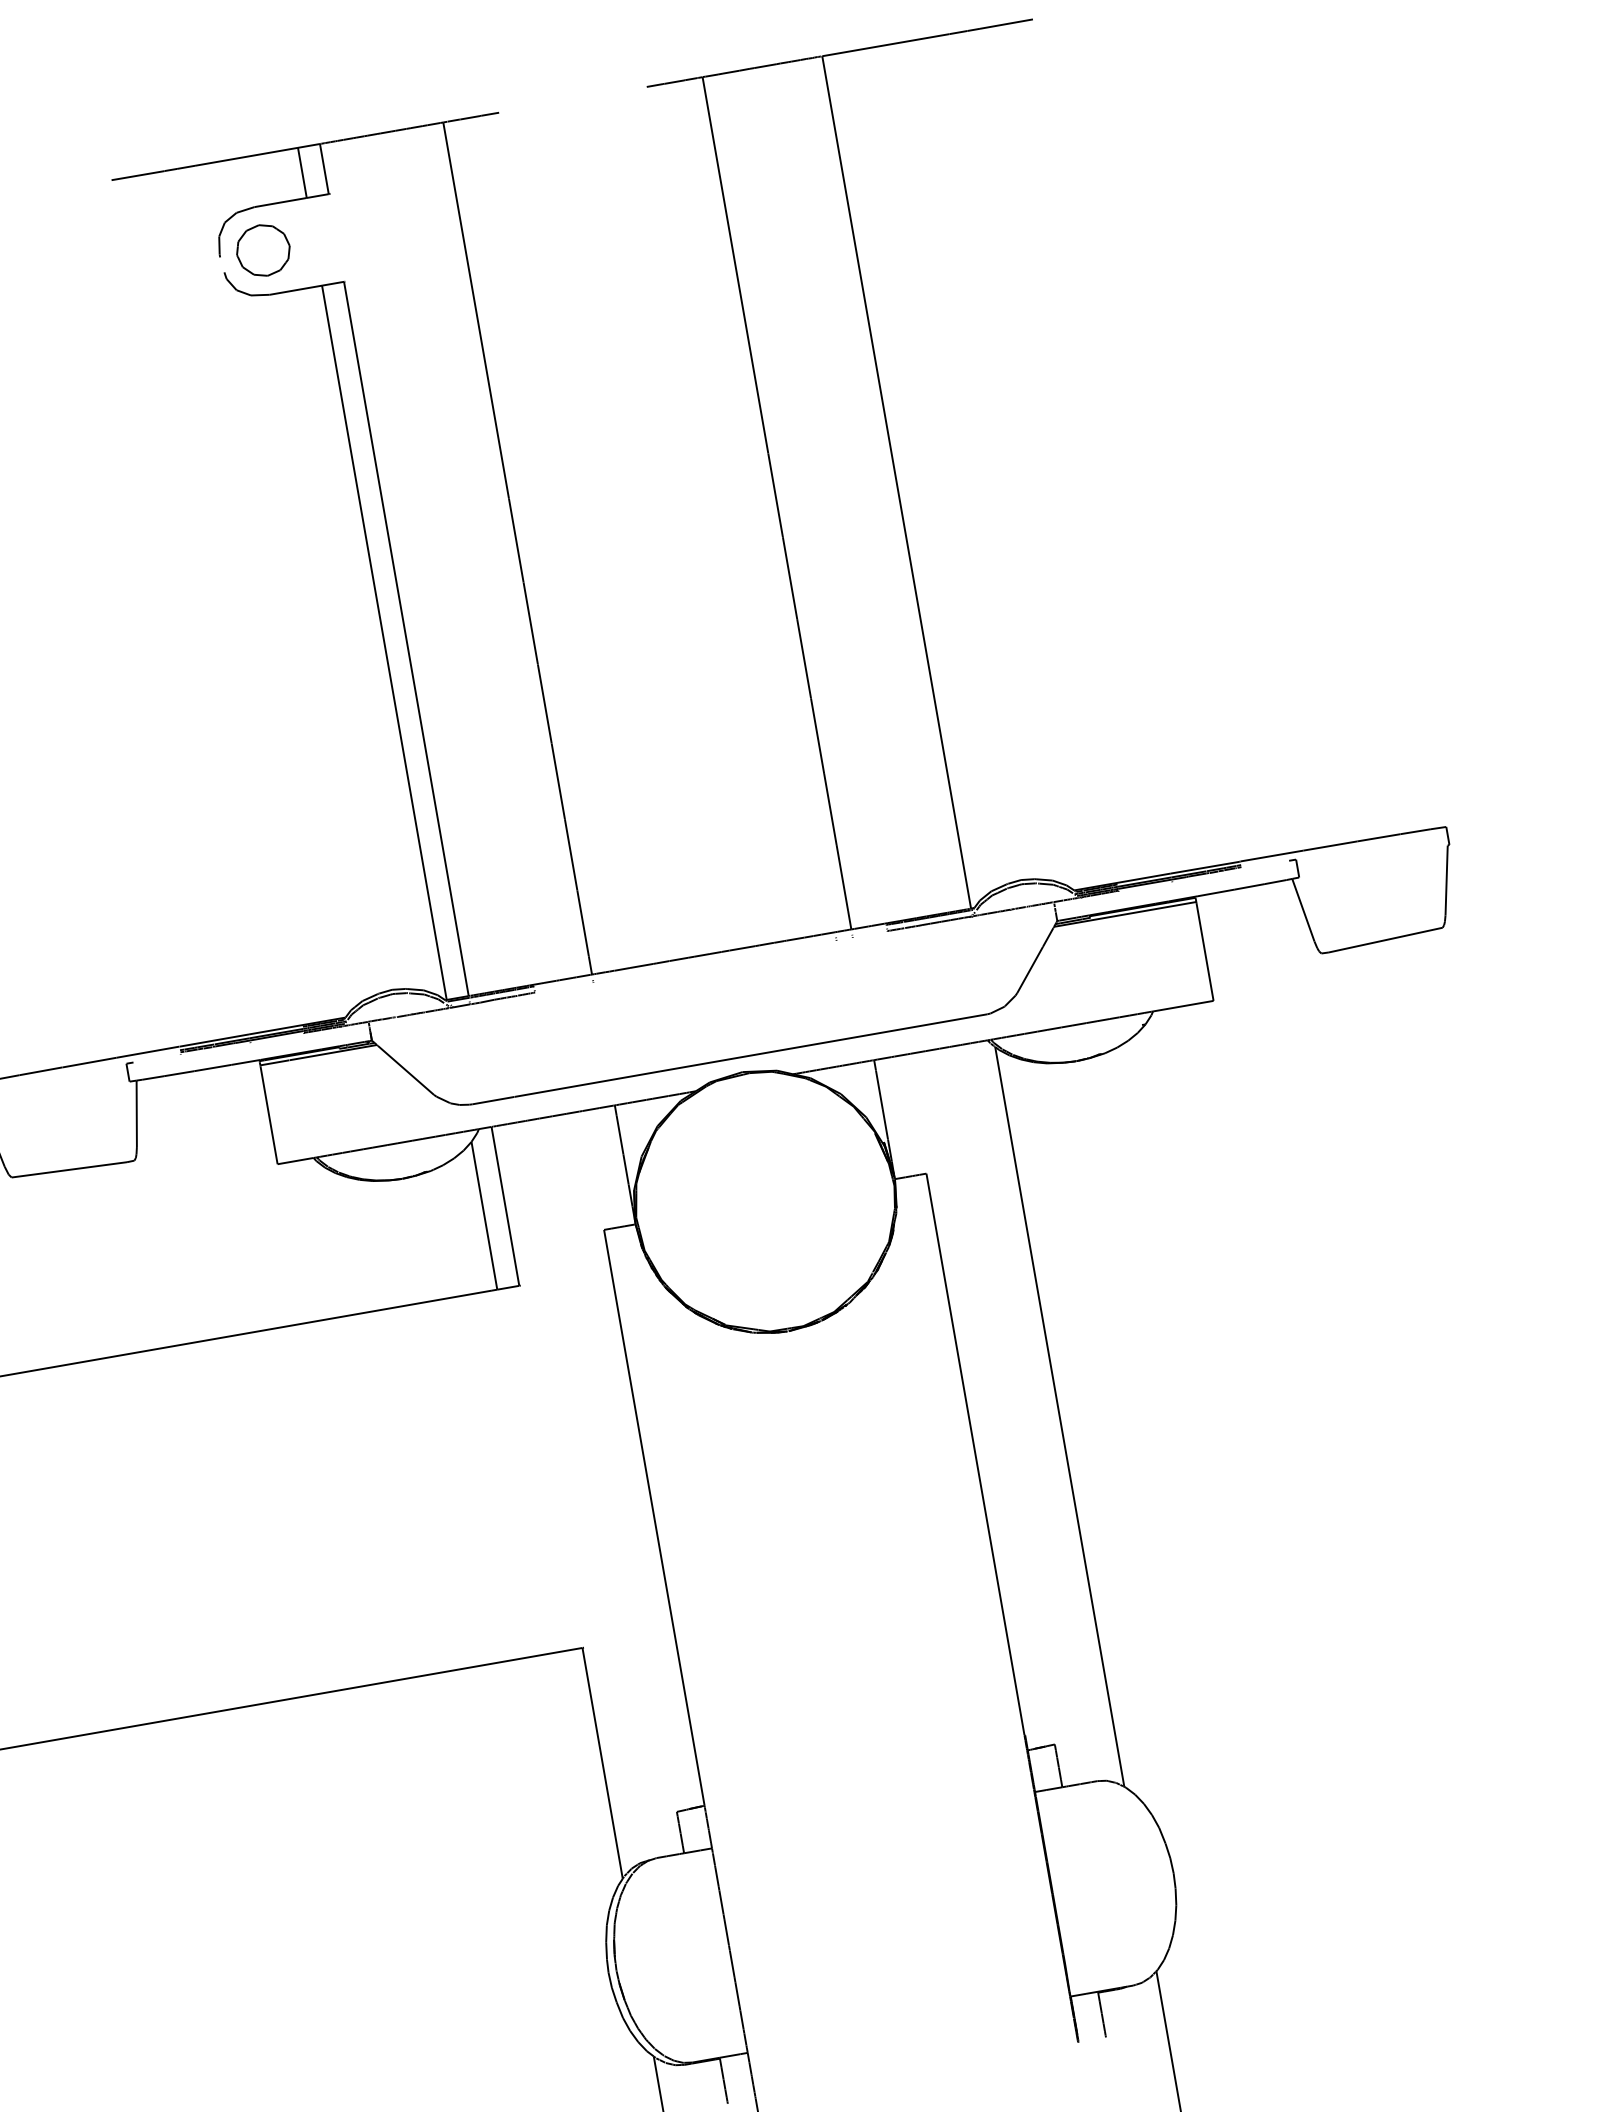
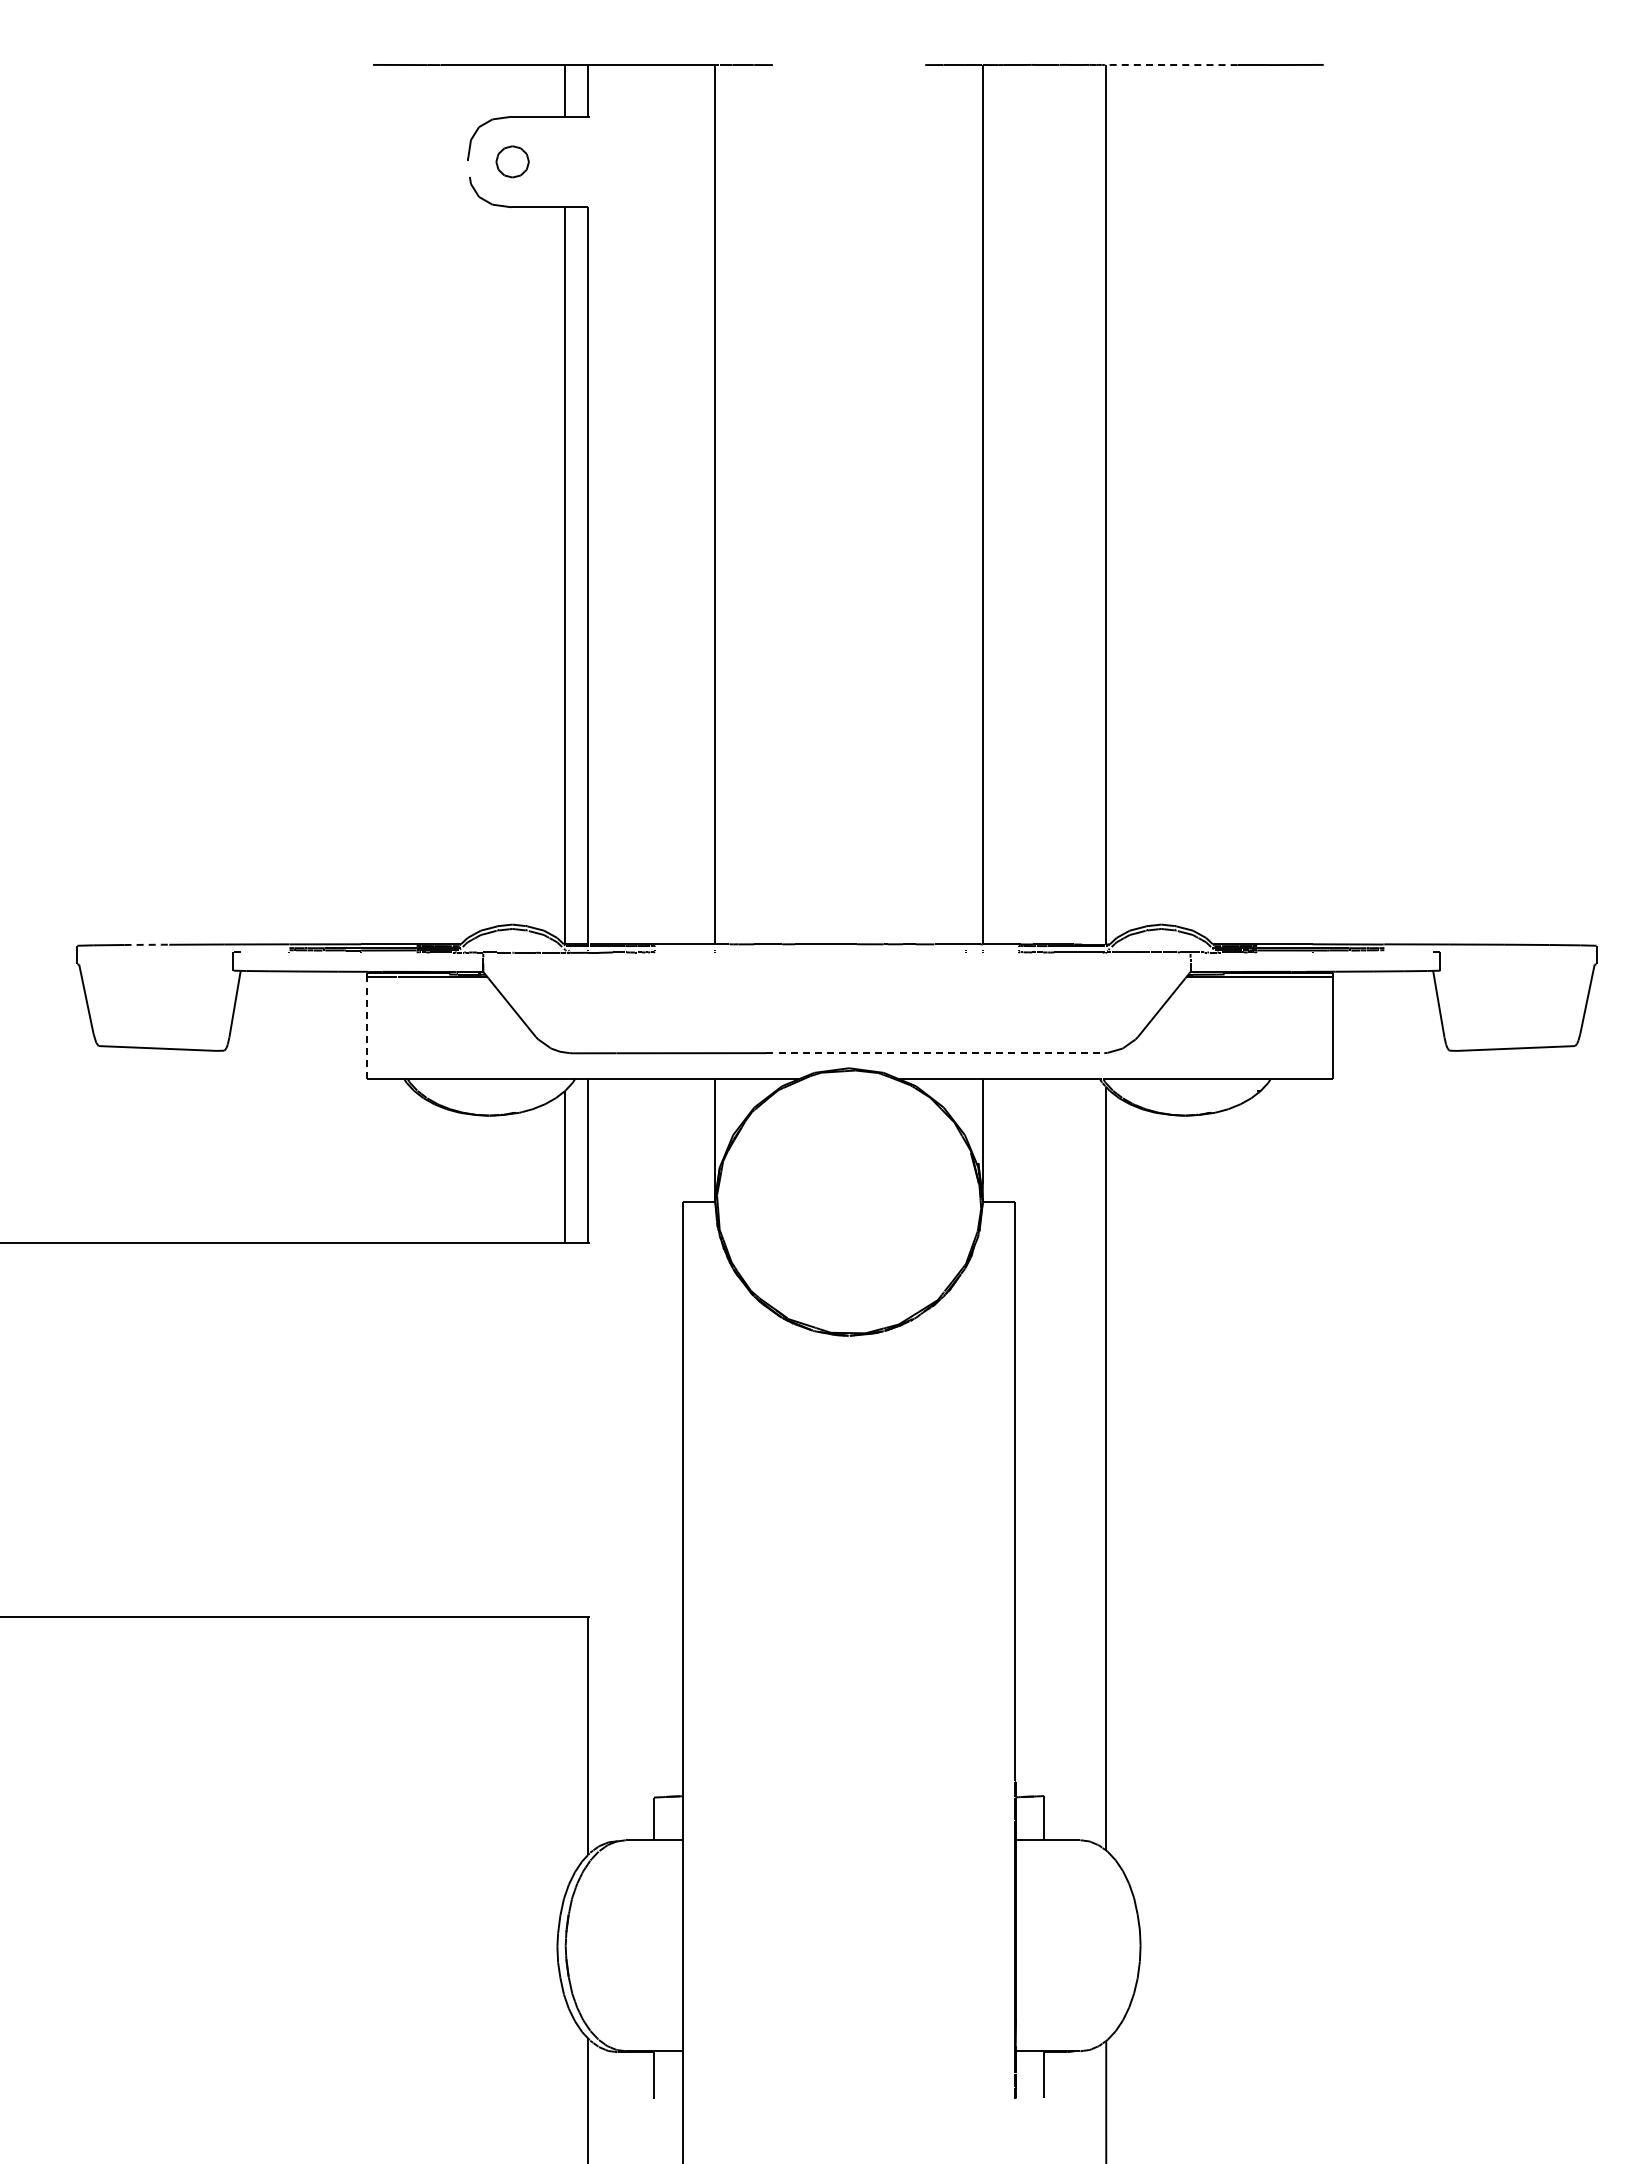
line: (885, 45) -> (1171, 65), solid -> dashed
part: (263, 250) -> (512, 161), size x0.6
line: (823, 1043) -> (935, 1053), solid -> dashed
line: (41, 1070) -> (147, 944), solid -> dashed
line: (269, 1115) -> (367, 1028), solid -> dashed

